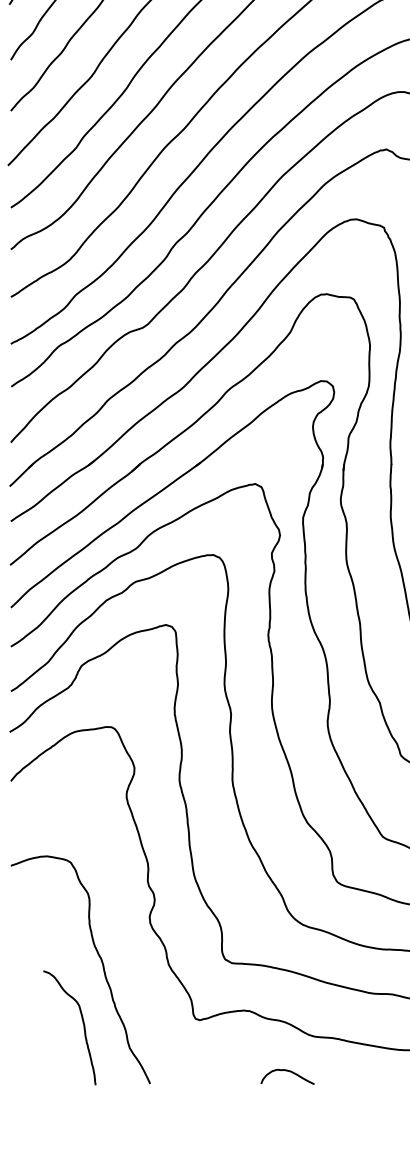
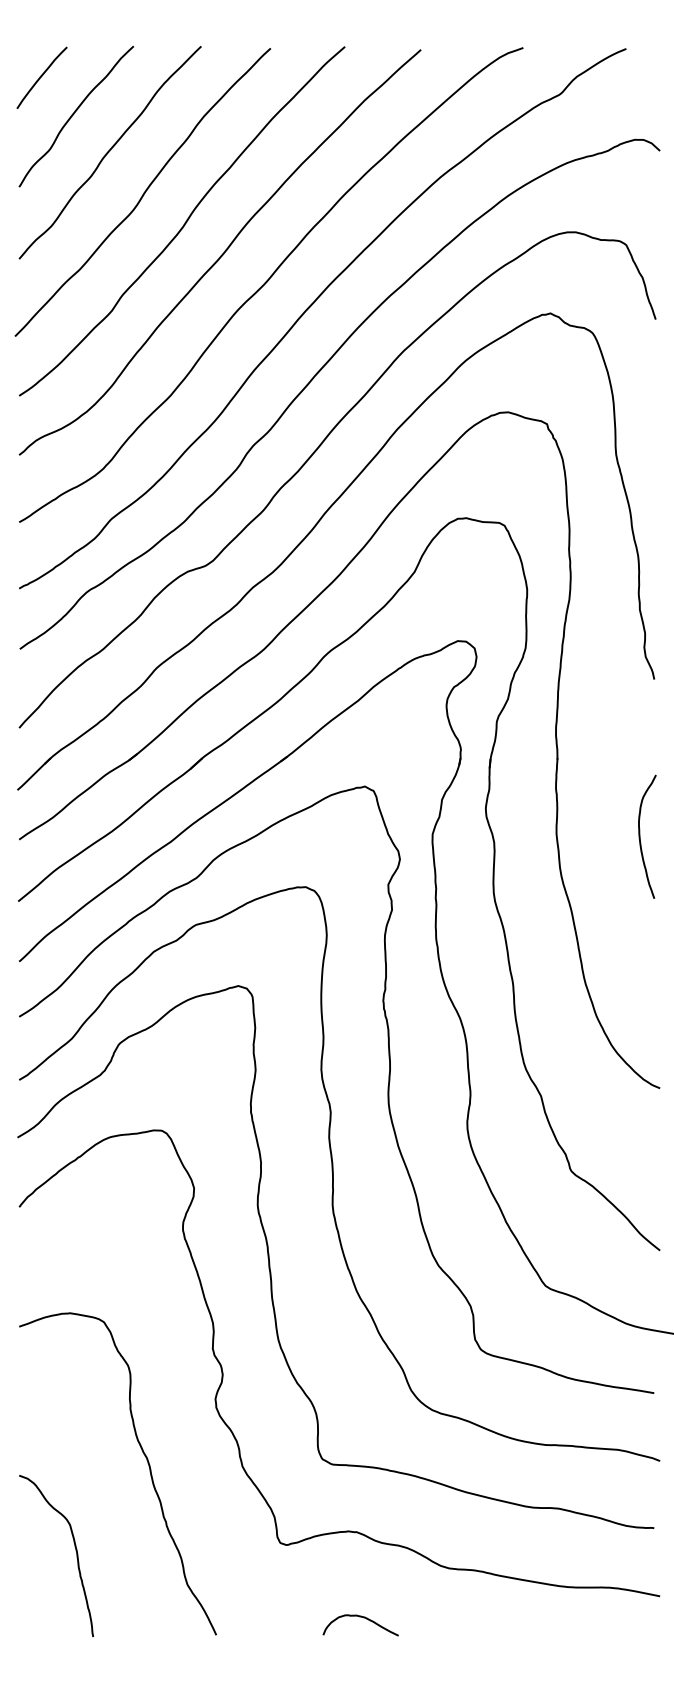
curve: (83, 1024) -> (75, 1550), moved
curve: (289, 1072) -> (363, 1618), moved

